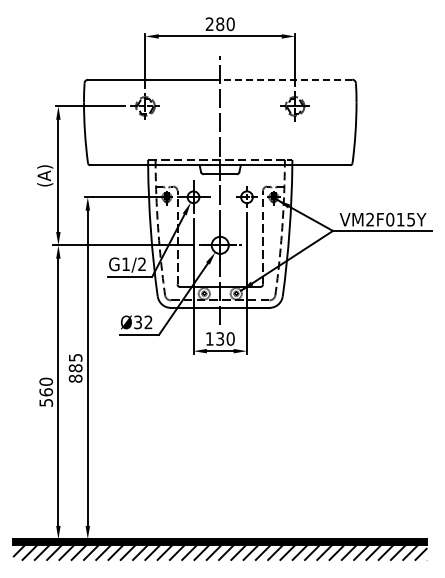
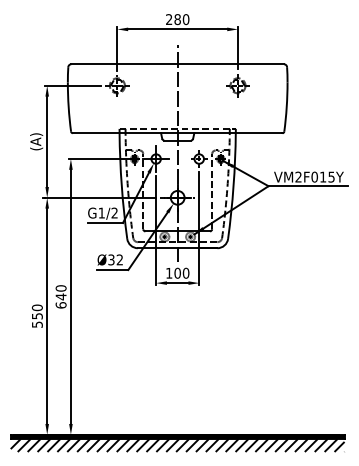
line: (286, 79) -> (231, 64), dashed -> solid
text: (220, 338) -> (177, 272), 130 -> 100
text: (75, 367) -> (61, 296), 885 -> 640
text: (46, 392) -> (37, 316), 560 -> 550

